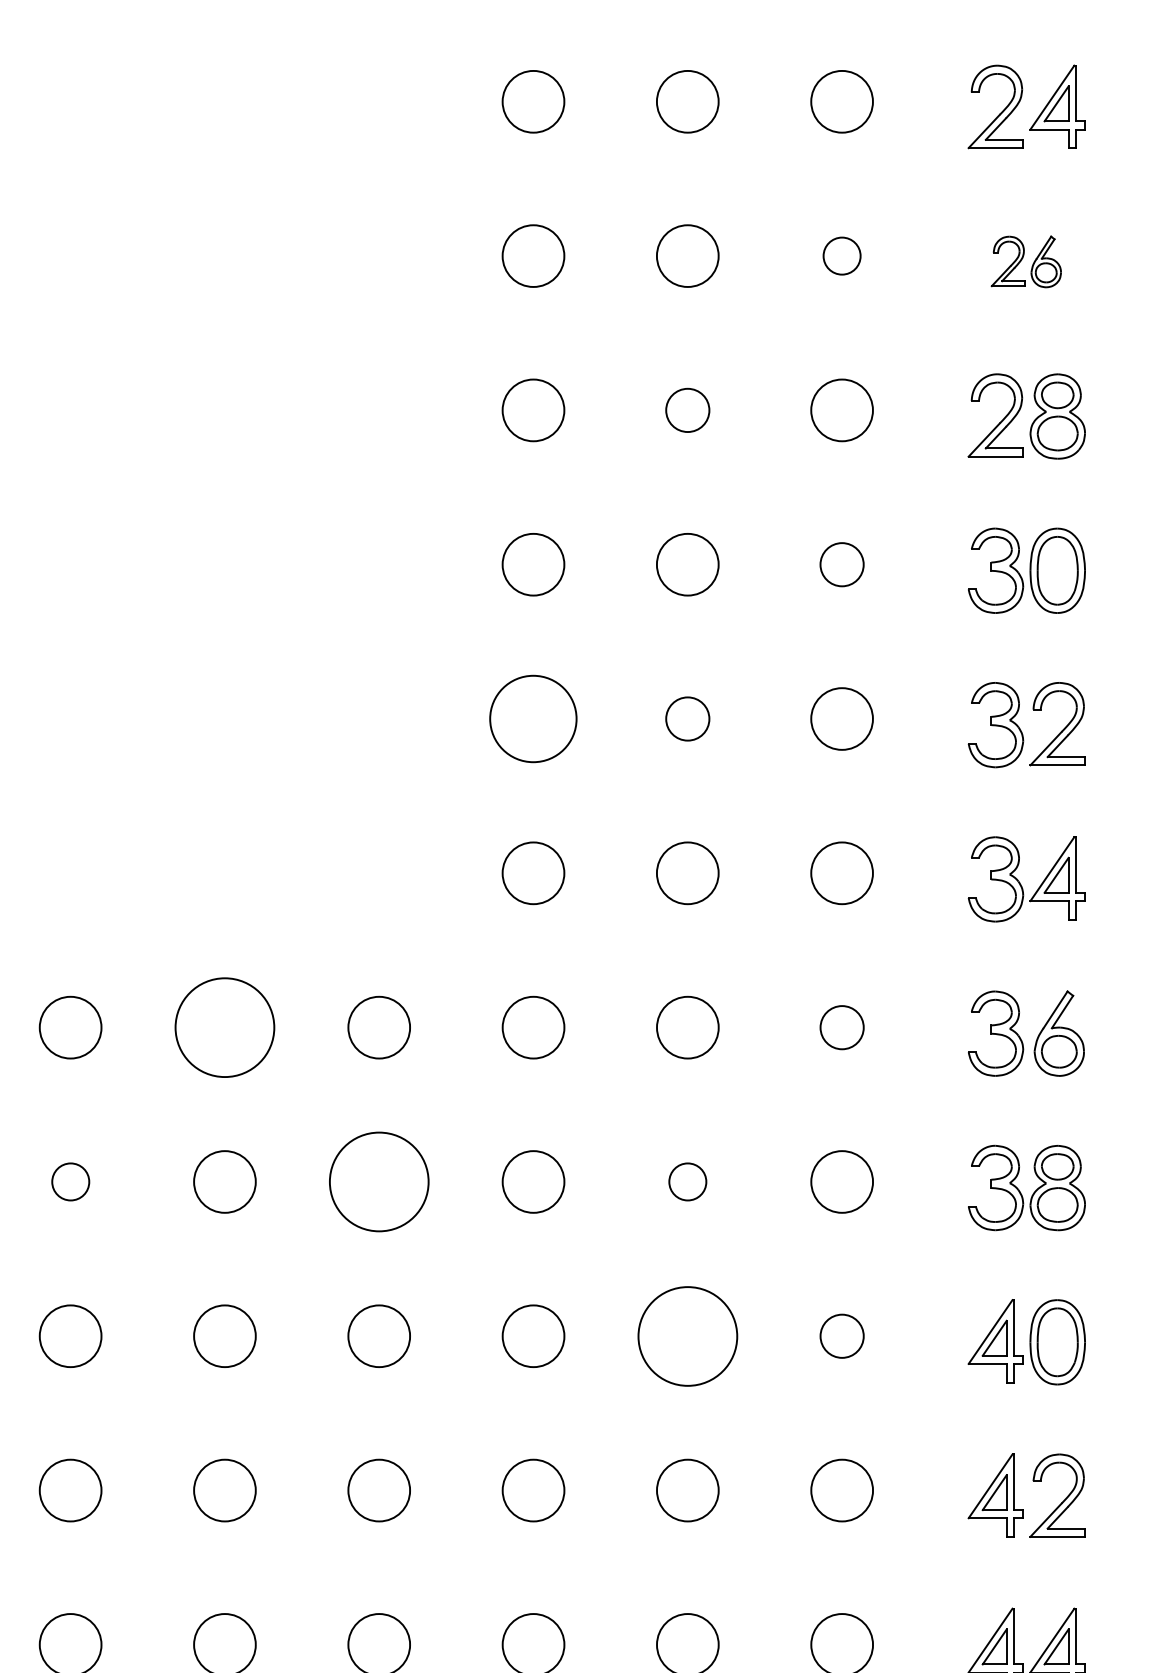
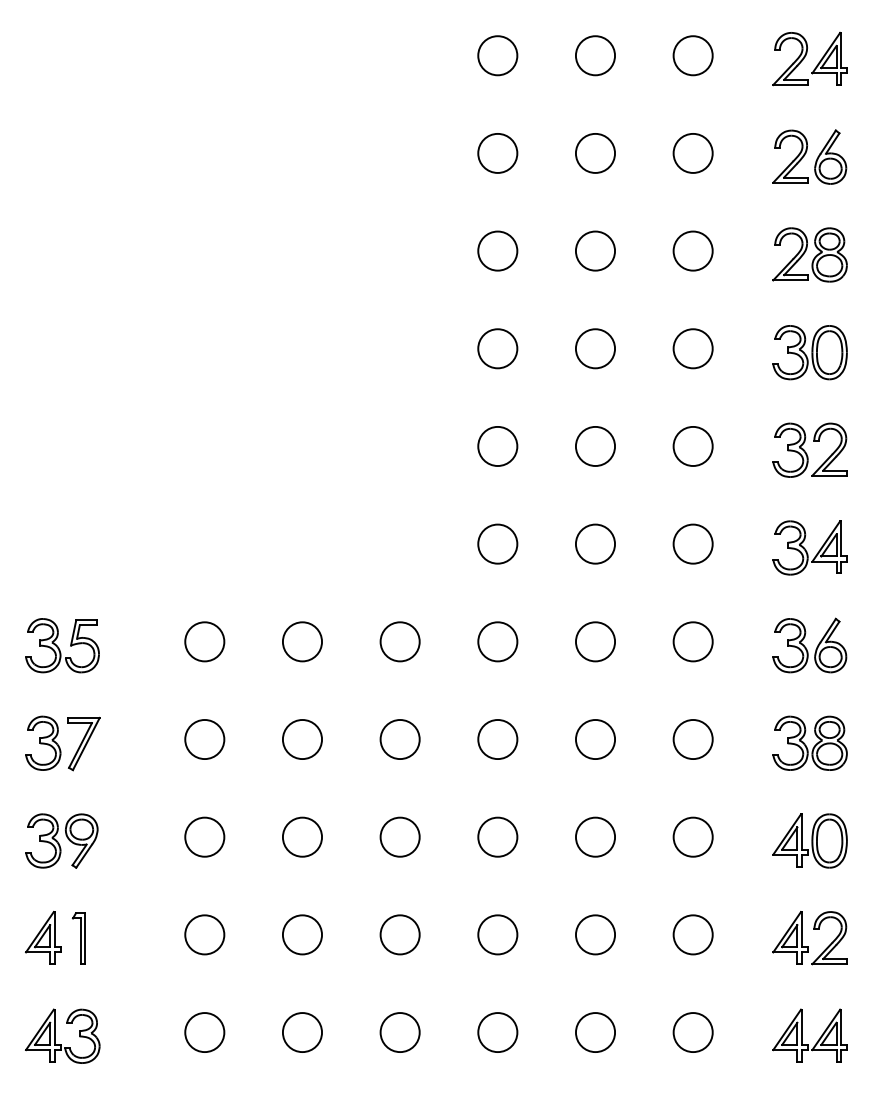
circle: (841, 254) -> (692, 152), size x1.67
part: (1025, 260) -> (809, 156), size x1.67
circle: (687, 409) -> (595, 250), size x1.43
circle: (841, 564) -> (692, 348), size x1.43
circle: (687, 717) -> (595, 445), size x1.43
circle: (533, 719) -> (497, 446), size x0.71
circle: (224, 1027) -> (302, 641), size x0.62
circle: (841, 1027) -> (692, 641), size x1.43
circle: (70, 1181) -> (204, 739), size x1.67
circle: (378, 1181) -> (399, 739), size x0.62
circle: (687, 1181) -> (595, 739), size x1.67
circle: (687, 1335) -> (595, 836), size x0.62
circle: (841, 1335) -> (692, 836), size x1.43

